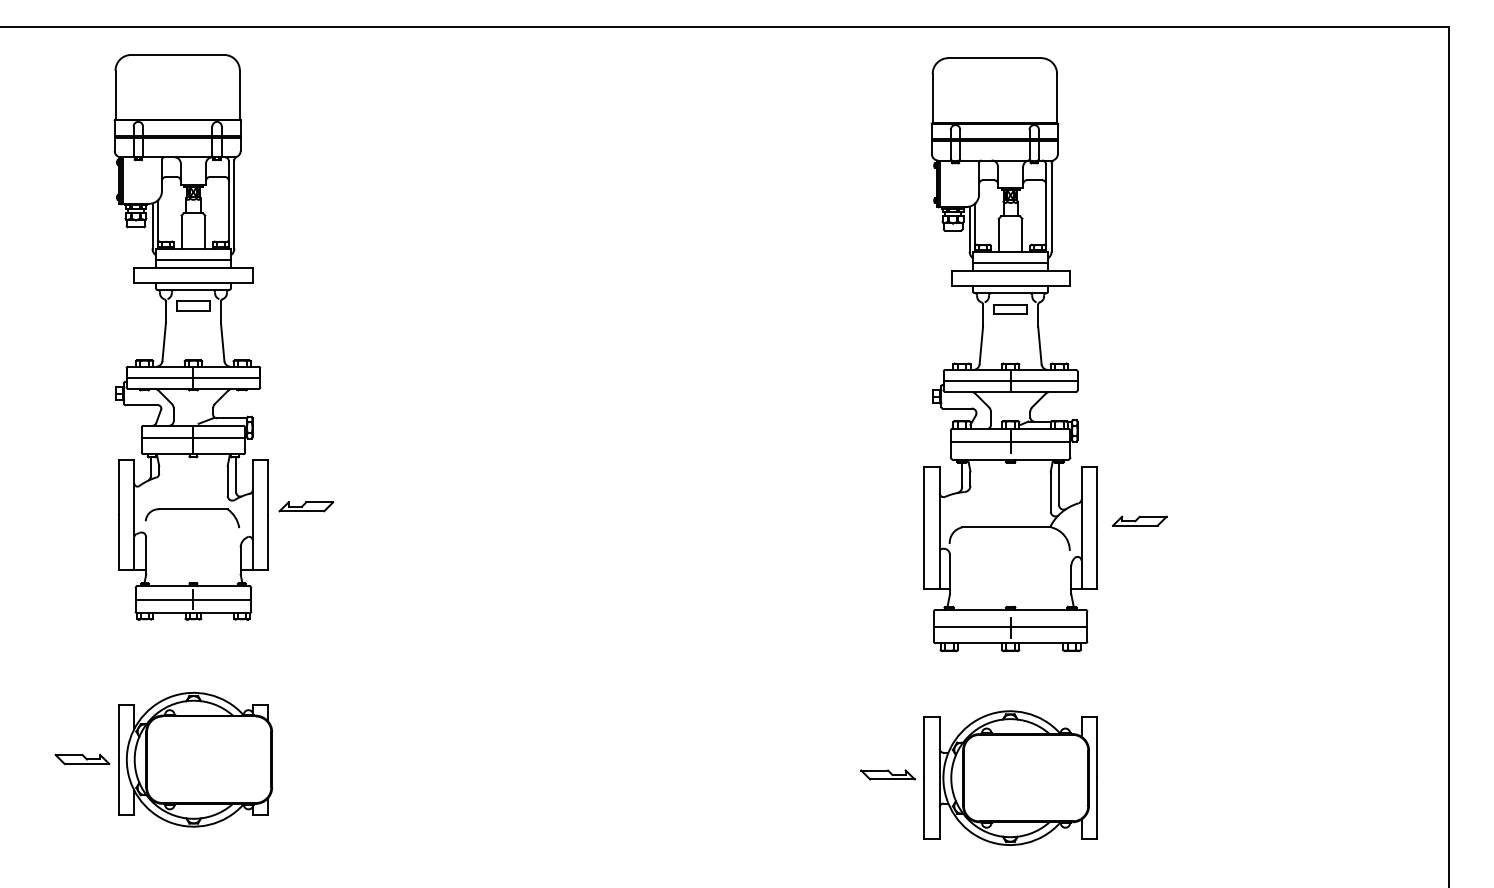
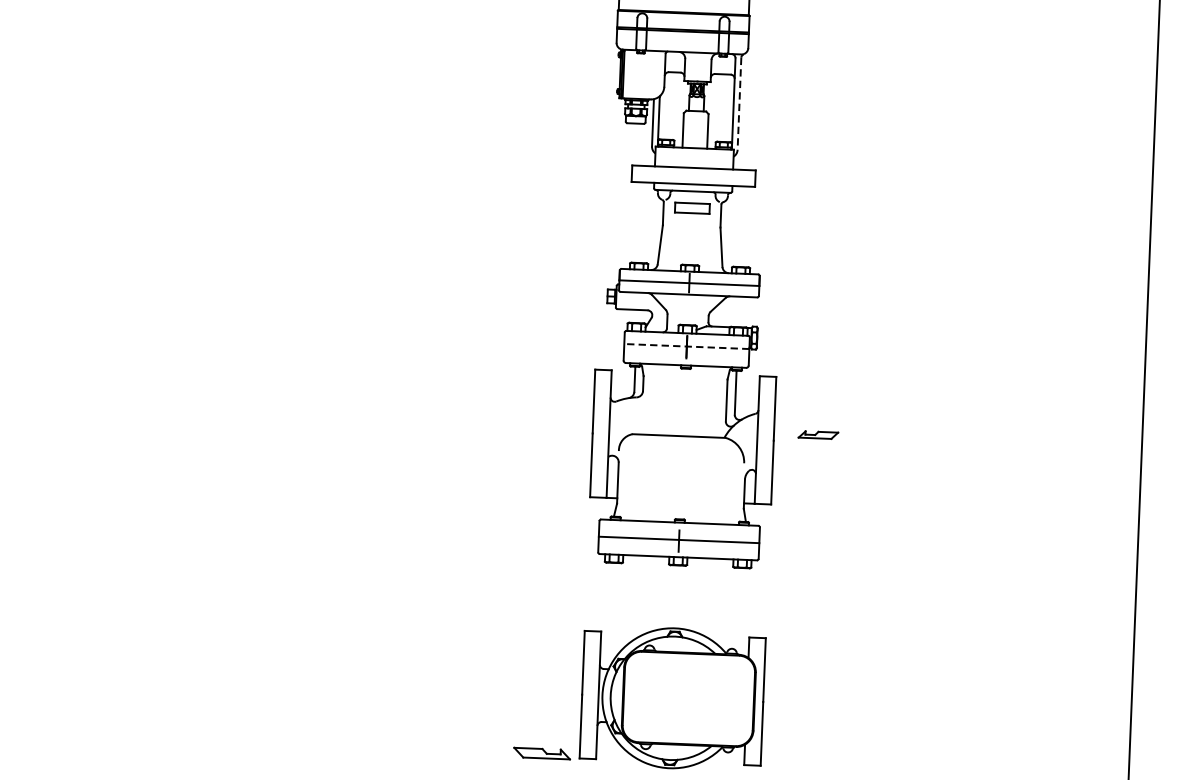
line: (1051, 208) -> (739, 104), solid -> dashed
line: (1010, 262) -> (694, 159), removed
line: (1010, 441) -> (686, 346), solid -> dashed
part: (1139, 520) -> (818, 434), size x0.7
part: (887, 774) -> (541, 753), moved

